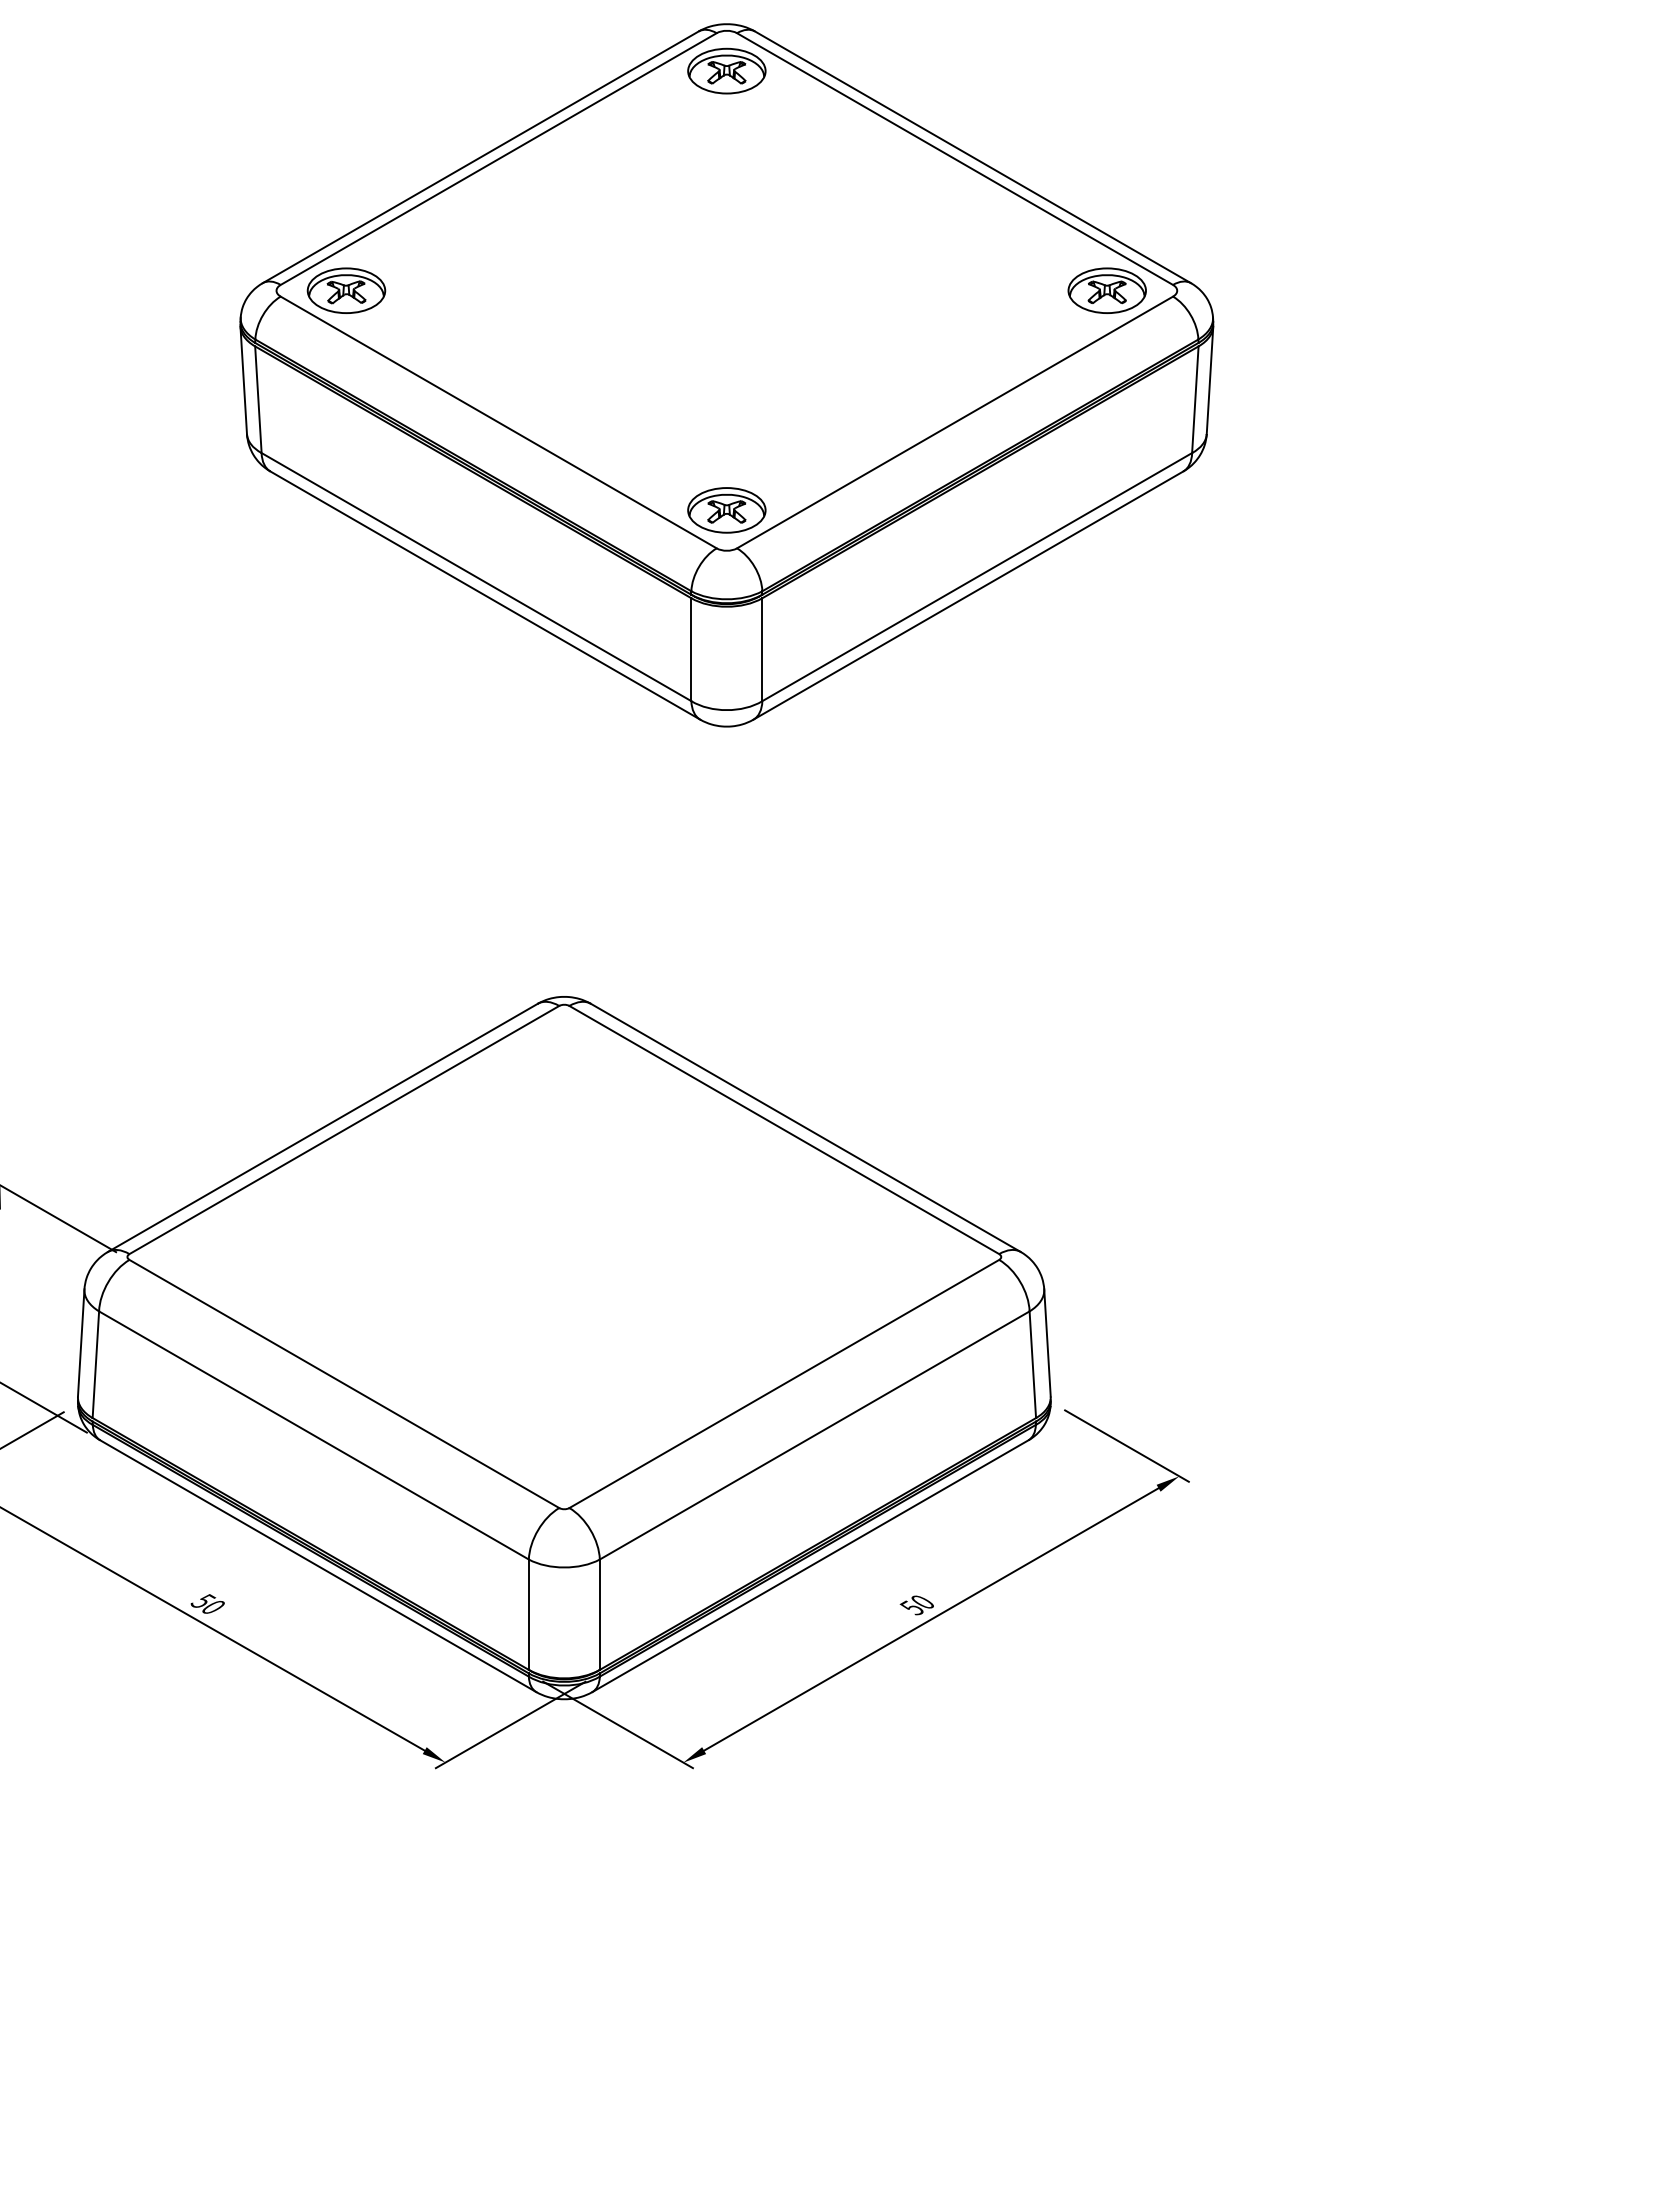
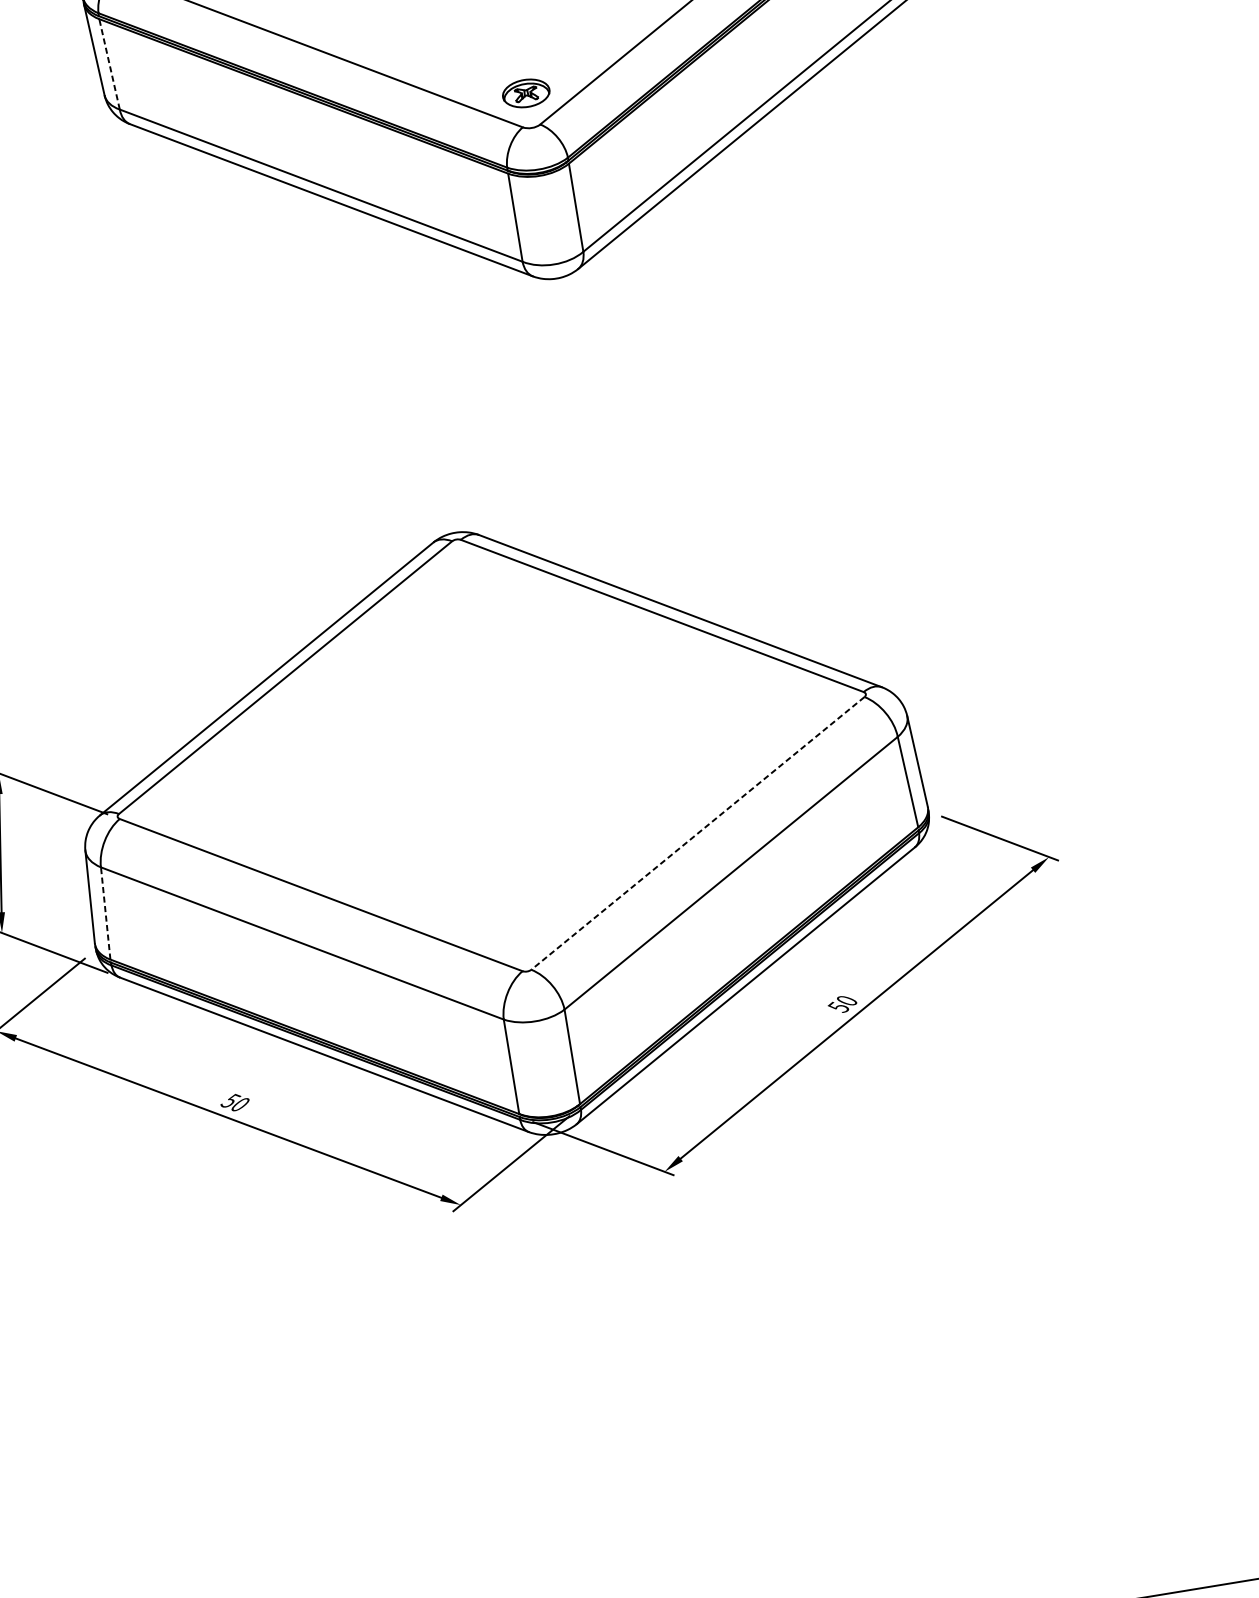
line: (258, 399) -> (109, 64), solid -> dashed
part: (726, 510) -> (525, 93), size x0.7
line: (95, 1364) -> (105, 913), solid -> dashed
line: (783, 1384) -> (697, 833), solid -> dashed

